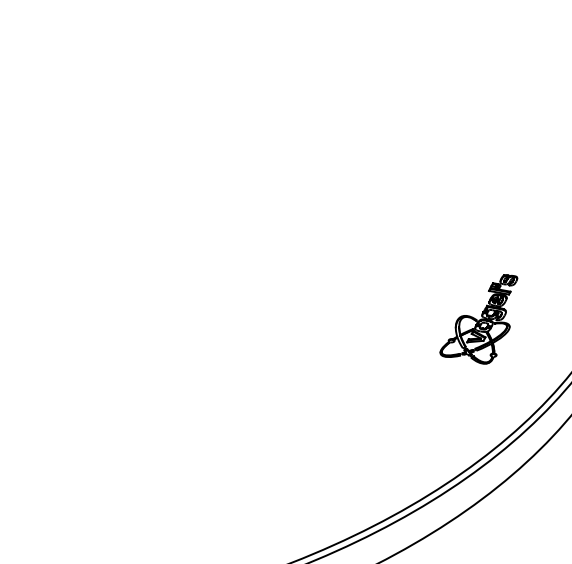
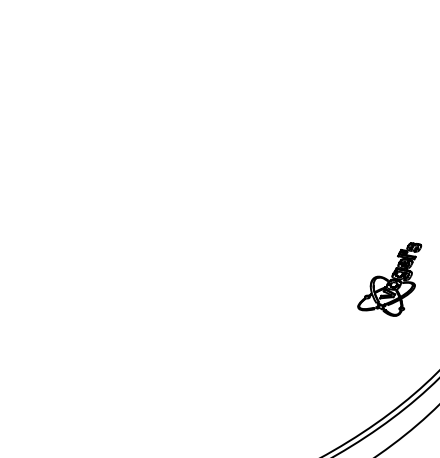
part: (478, 319) -> (389, 279), moved

